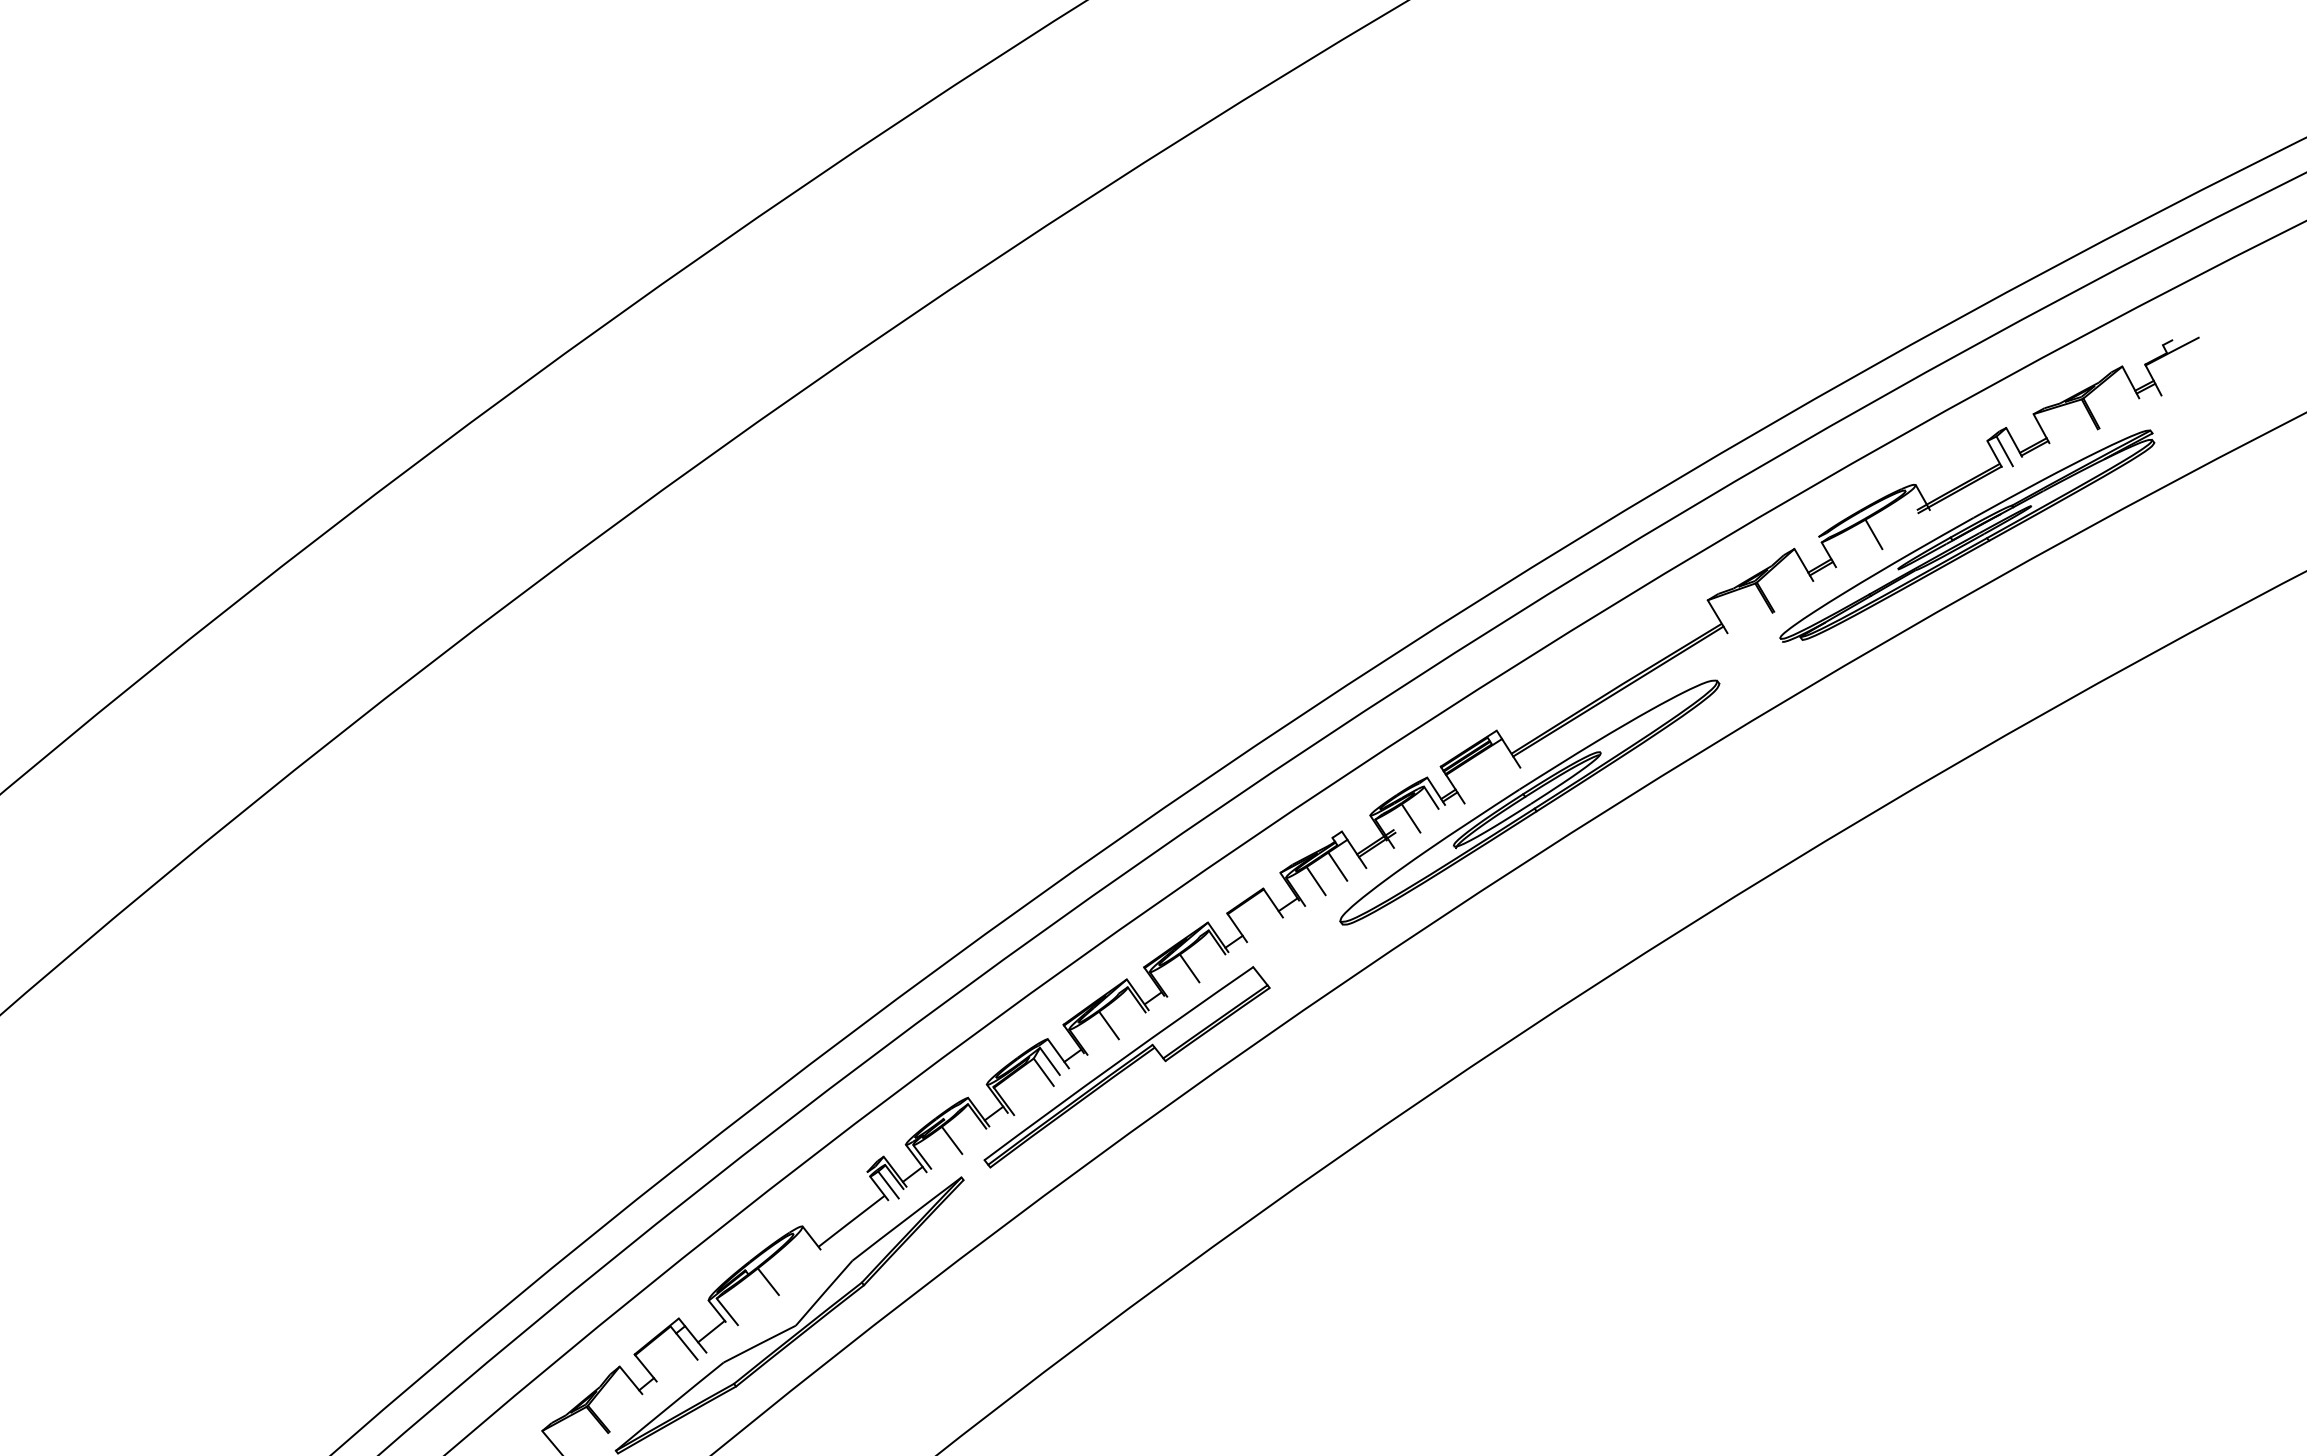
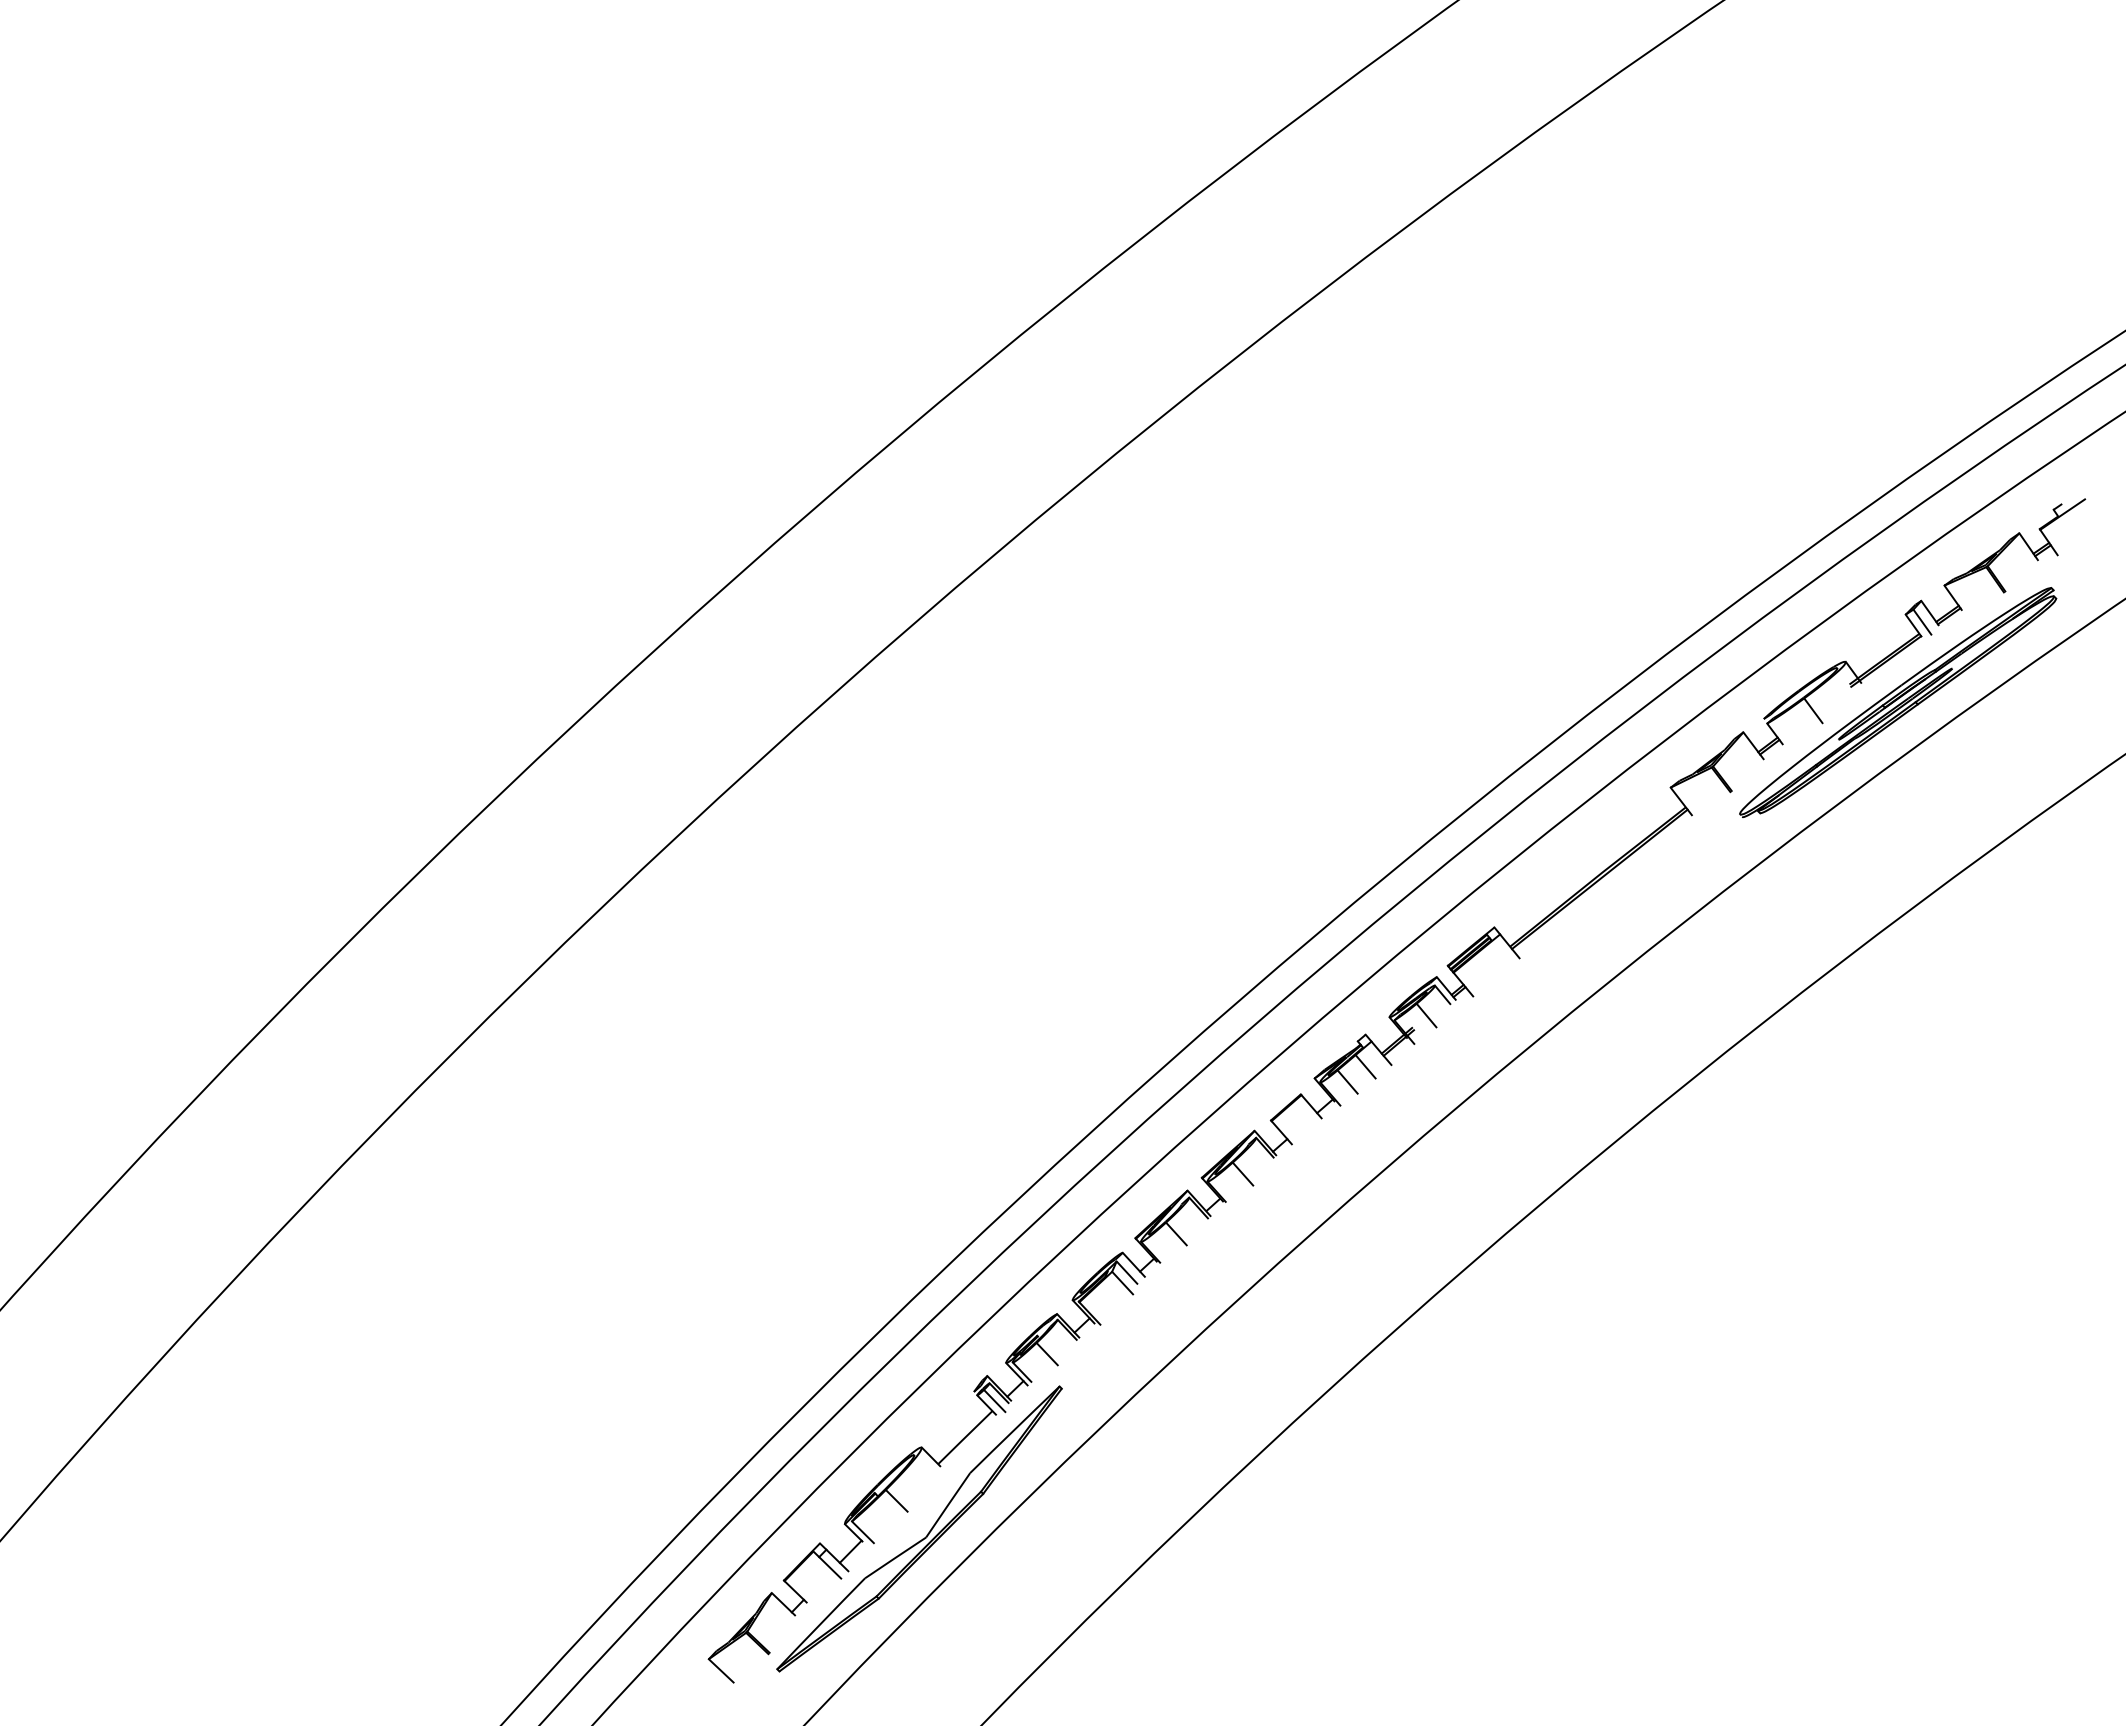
part: (1529, 802) -> (1531, 988), removed
part: (1127, 1068) -> (1197, 1270), removed

